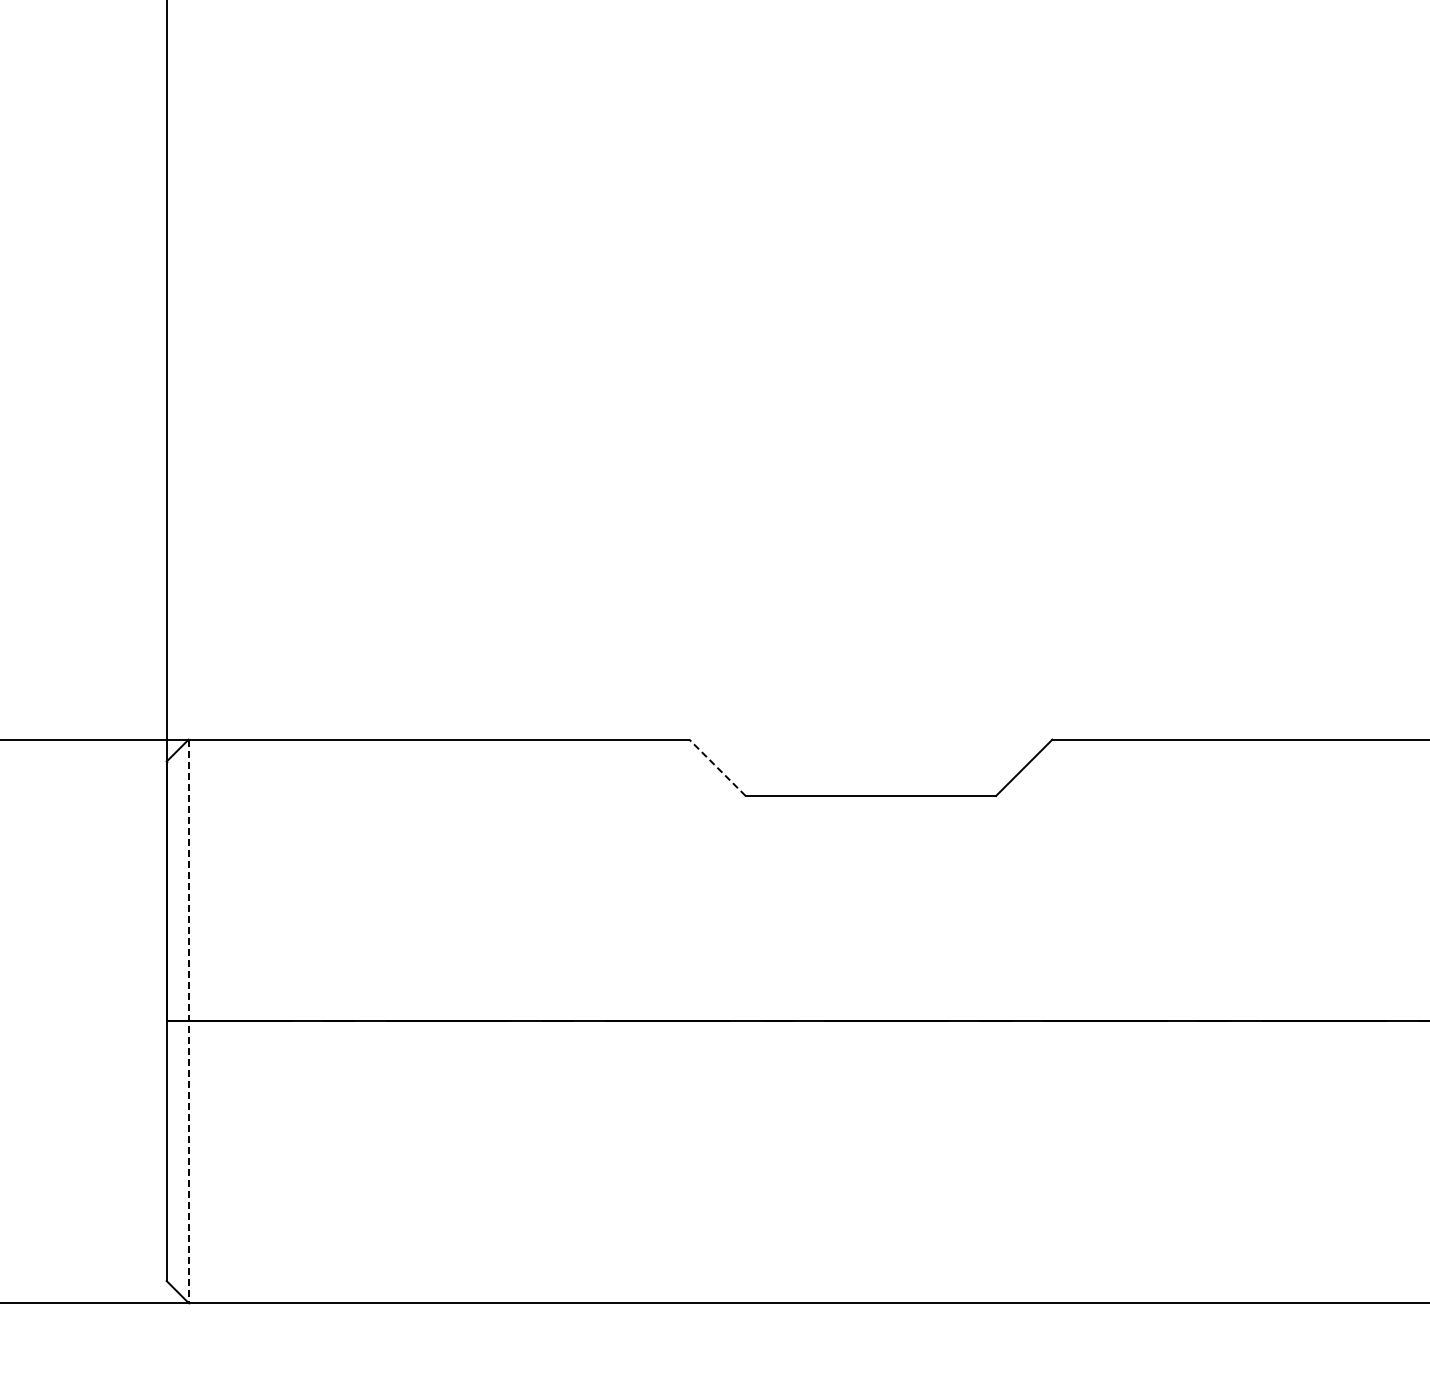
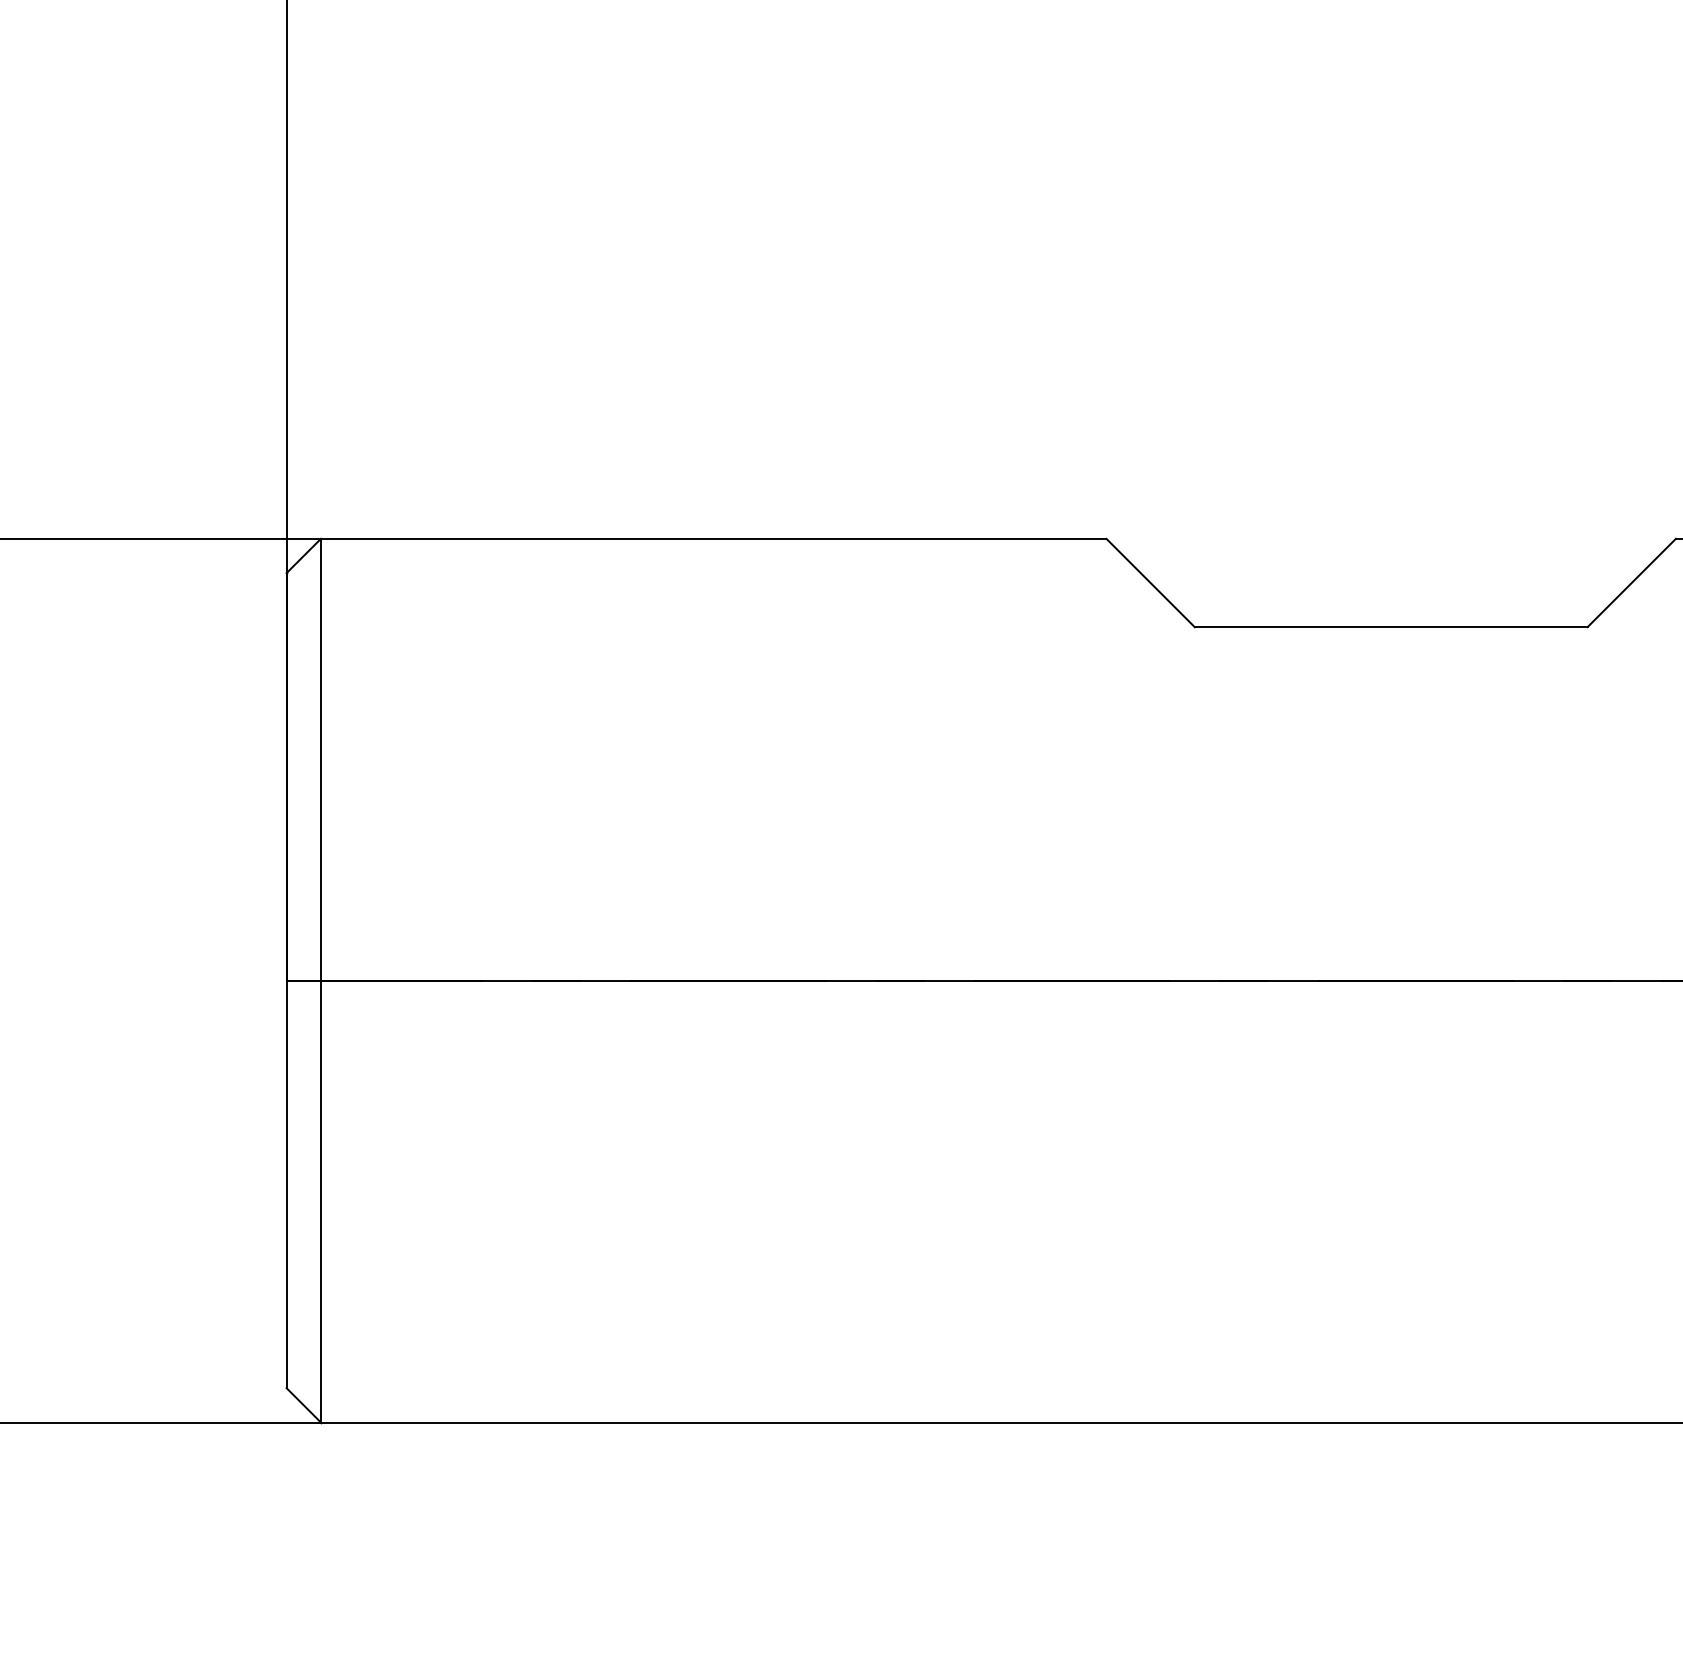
line: (717, 767) -> (1150, 582), dashed -> solid
line: (188, 1021) -> (320, 980), dashed -> solid

